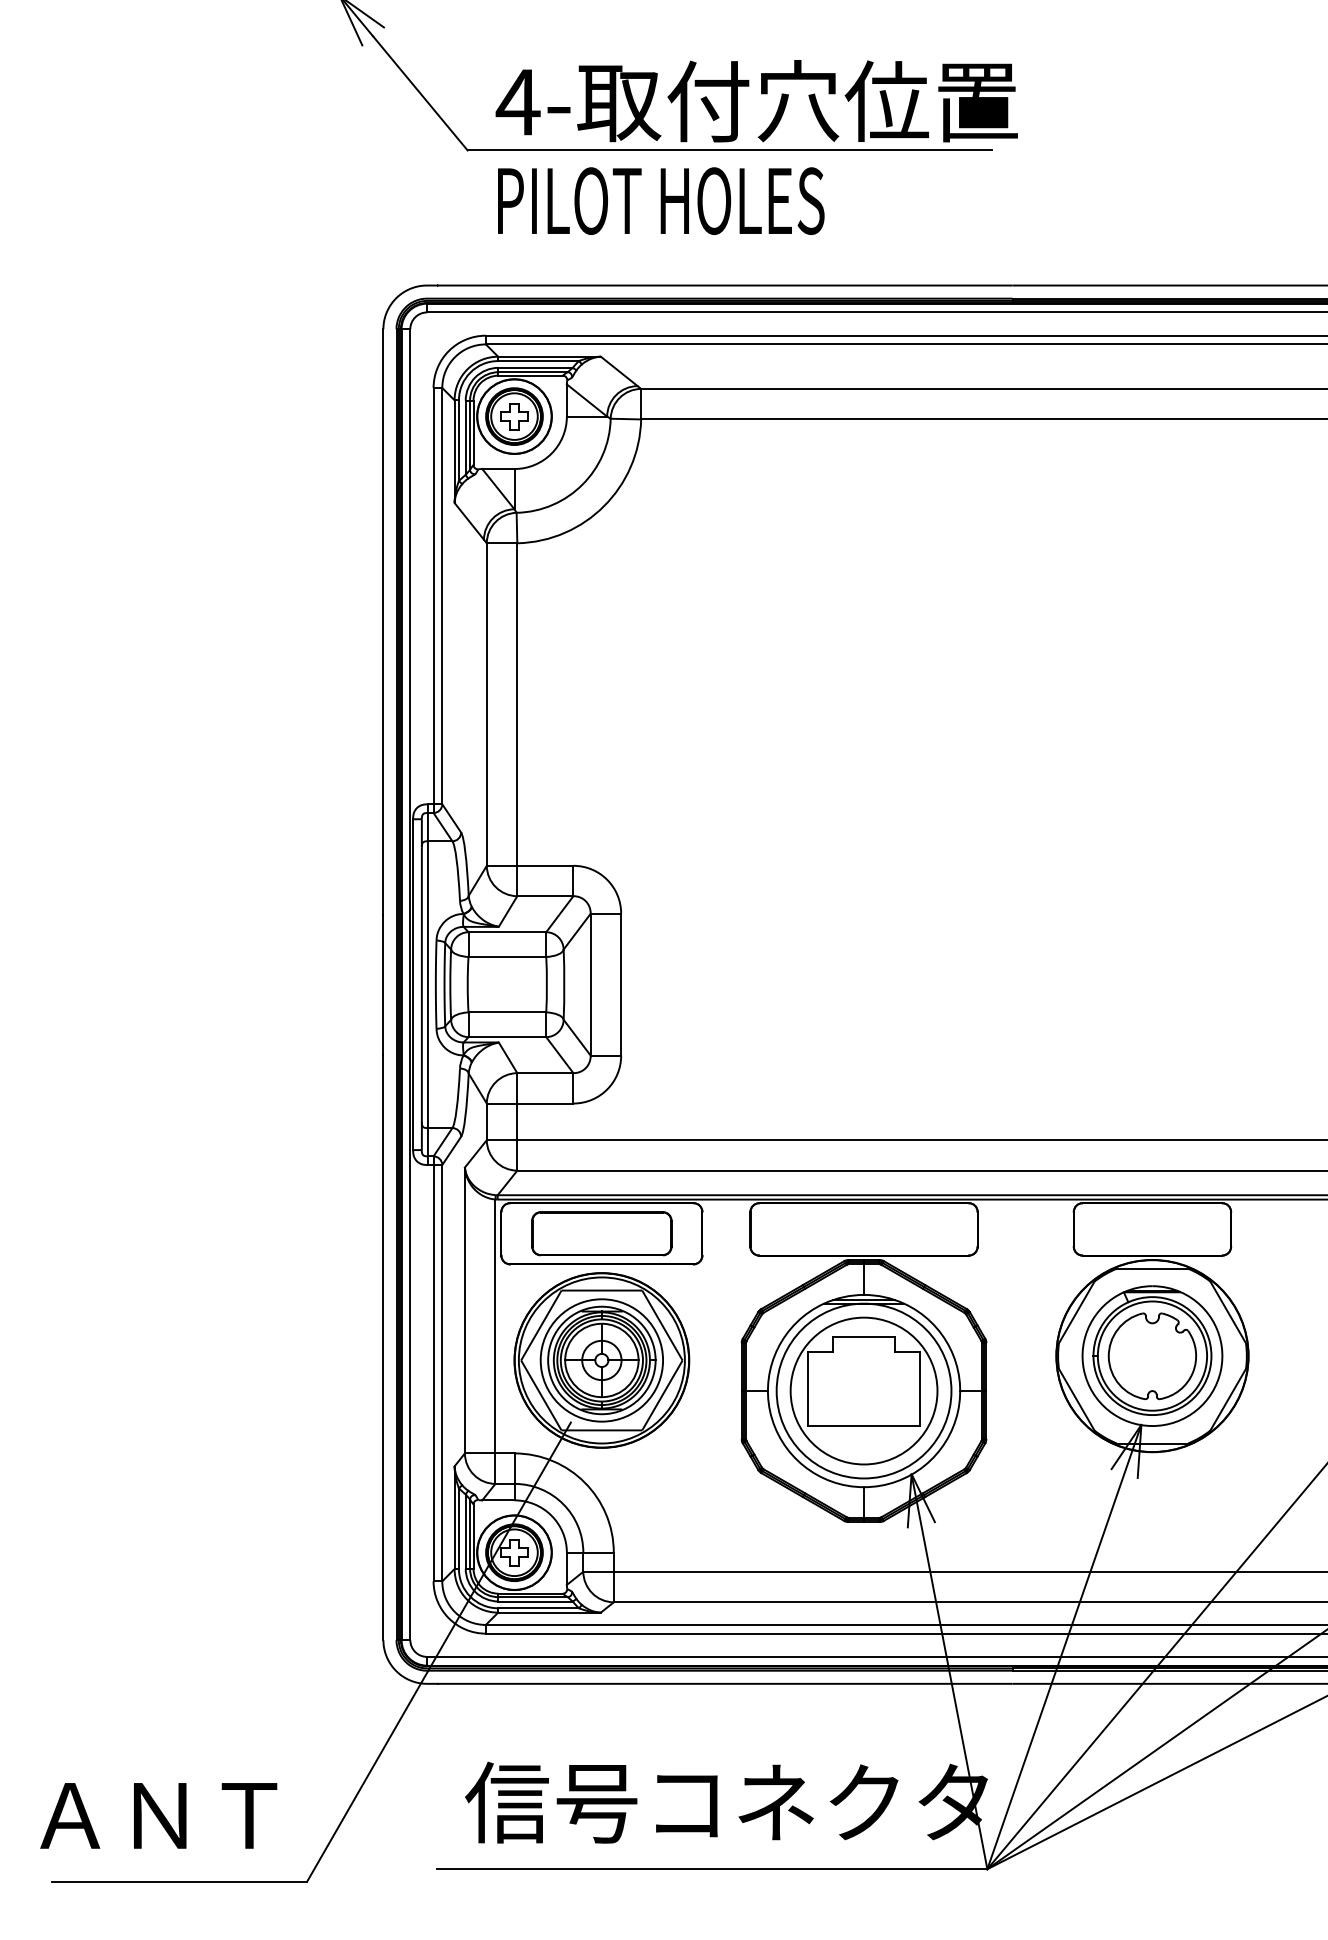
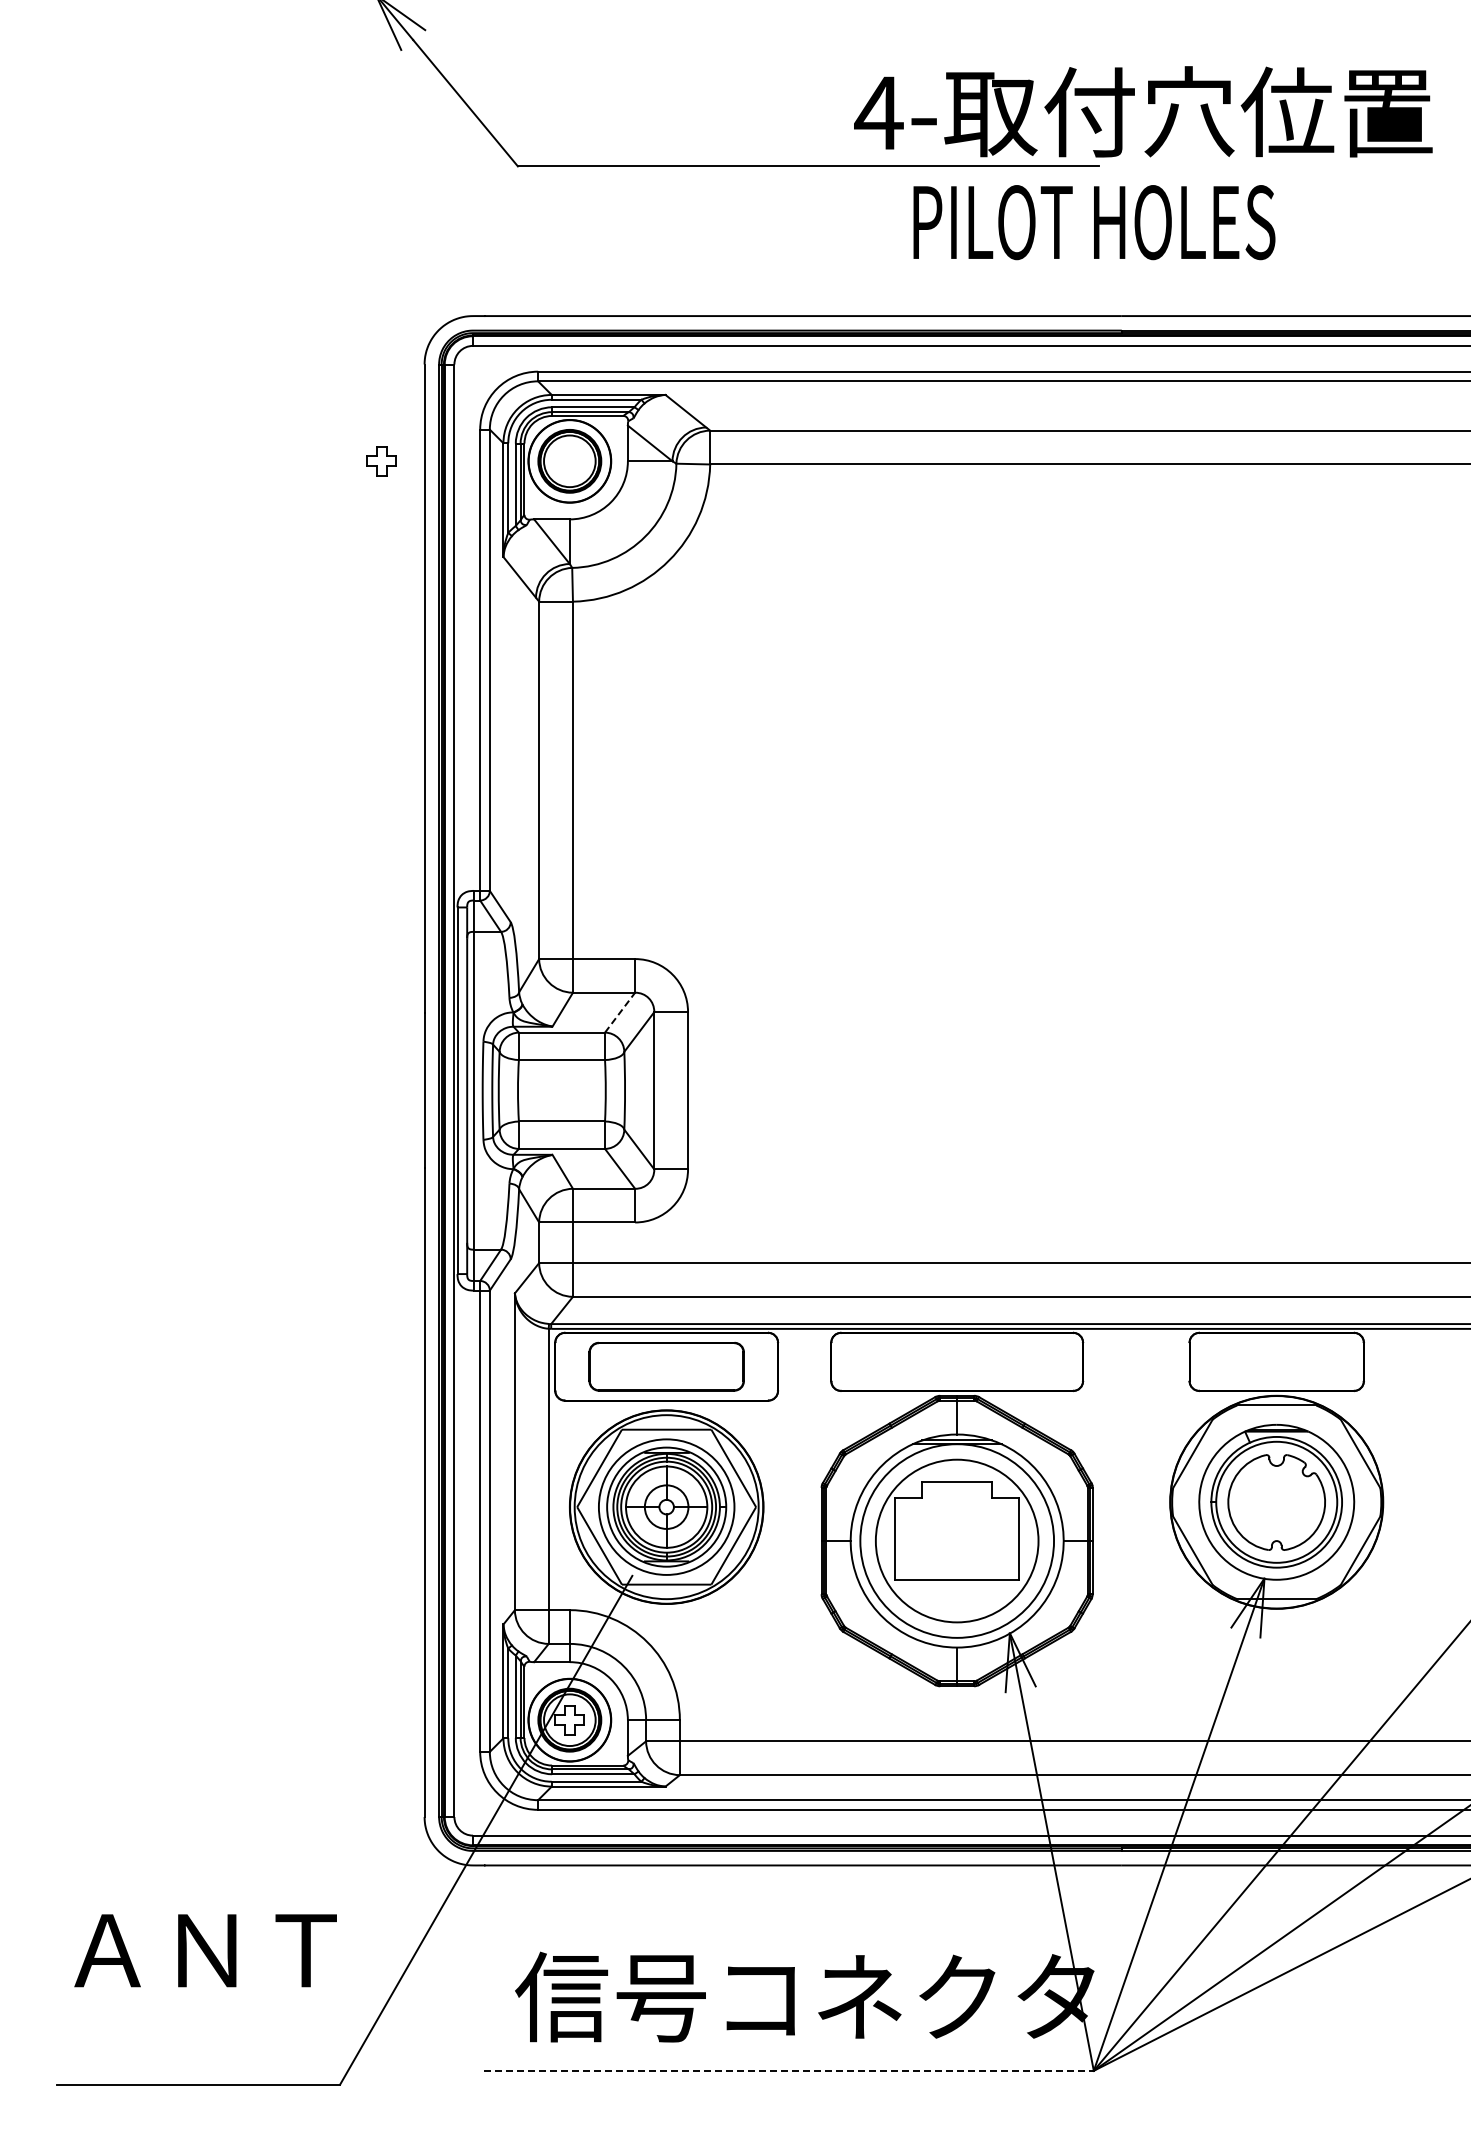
text: (756, 100) -> (1143, 111), moved
text: (661, 201) -> (1094, 222), moved
part: (514, 416) -> (381, 461), moved
line: (560, 914) -> (620, 1012), solid -> dashed
text: (158, 1815) -> (205, 1950), moved
line: (712, 1868) -> (789, 2070), solid -> dashed

